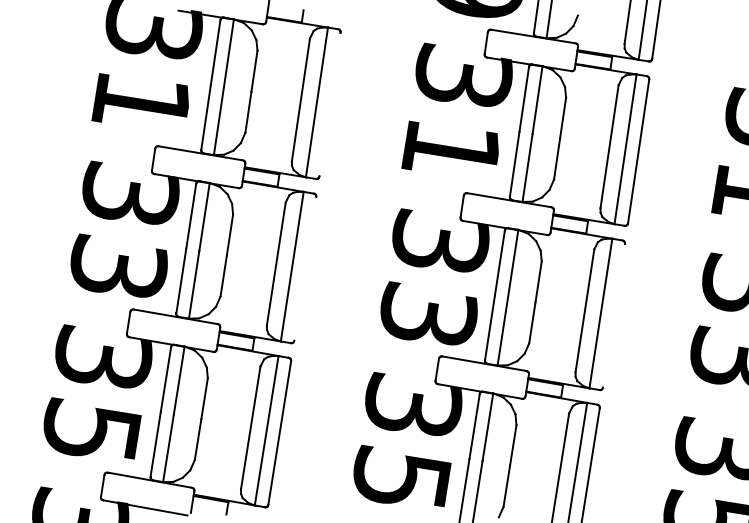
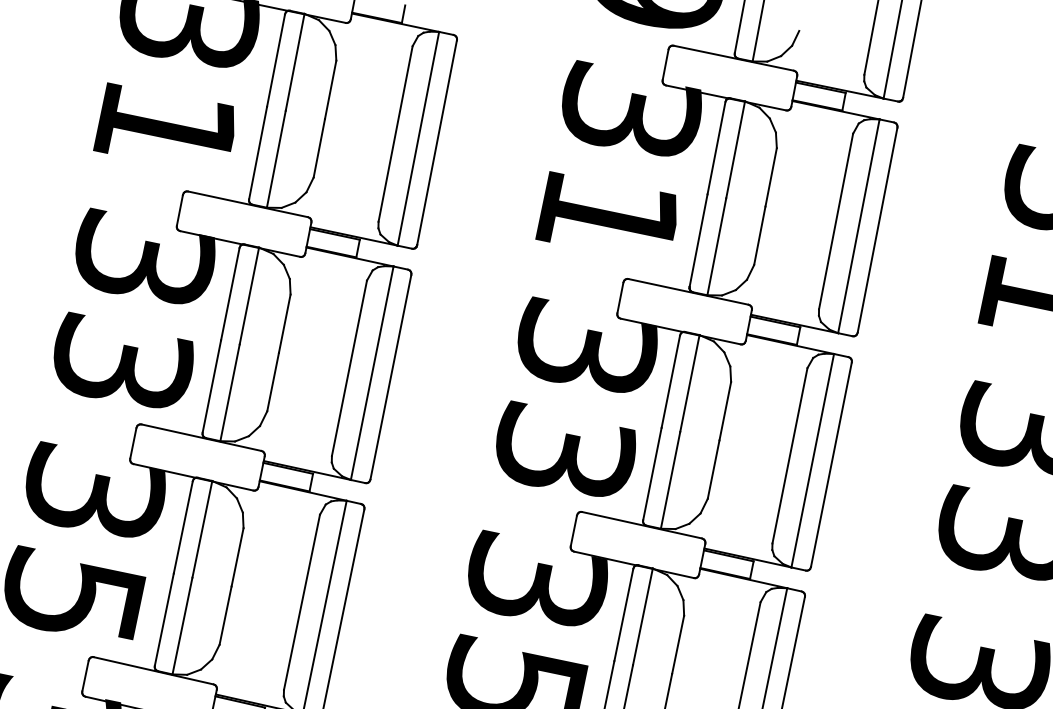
line: (329, 104) -> (436, 142), added
line: (305, 268) -> (391, 376), added
line: (613, 315) -> (830, 464), added

